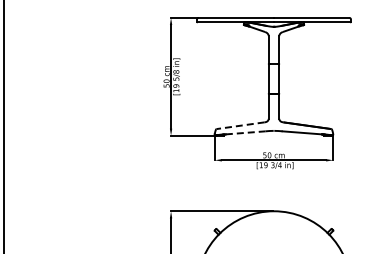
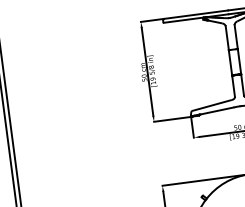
line: (240, 125) -> (211, 105), dashed -> solid
line: (245, 132) -> (216, 110), dashed -> solid

